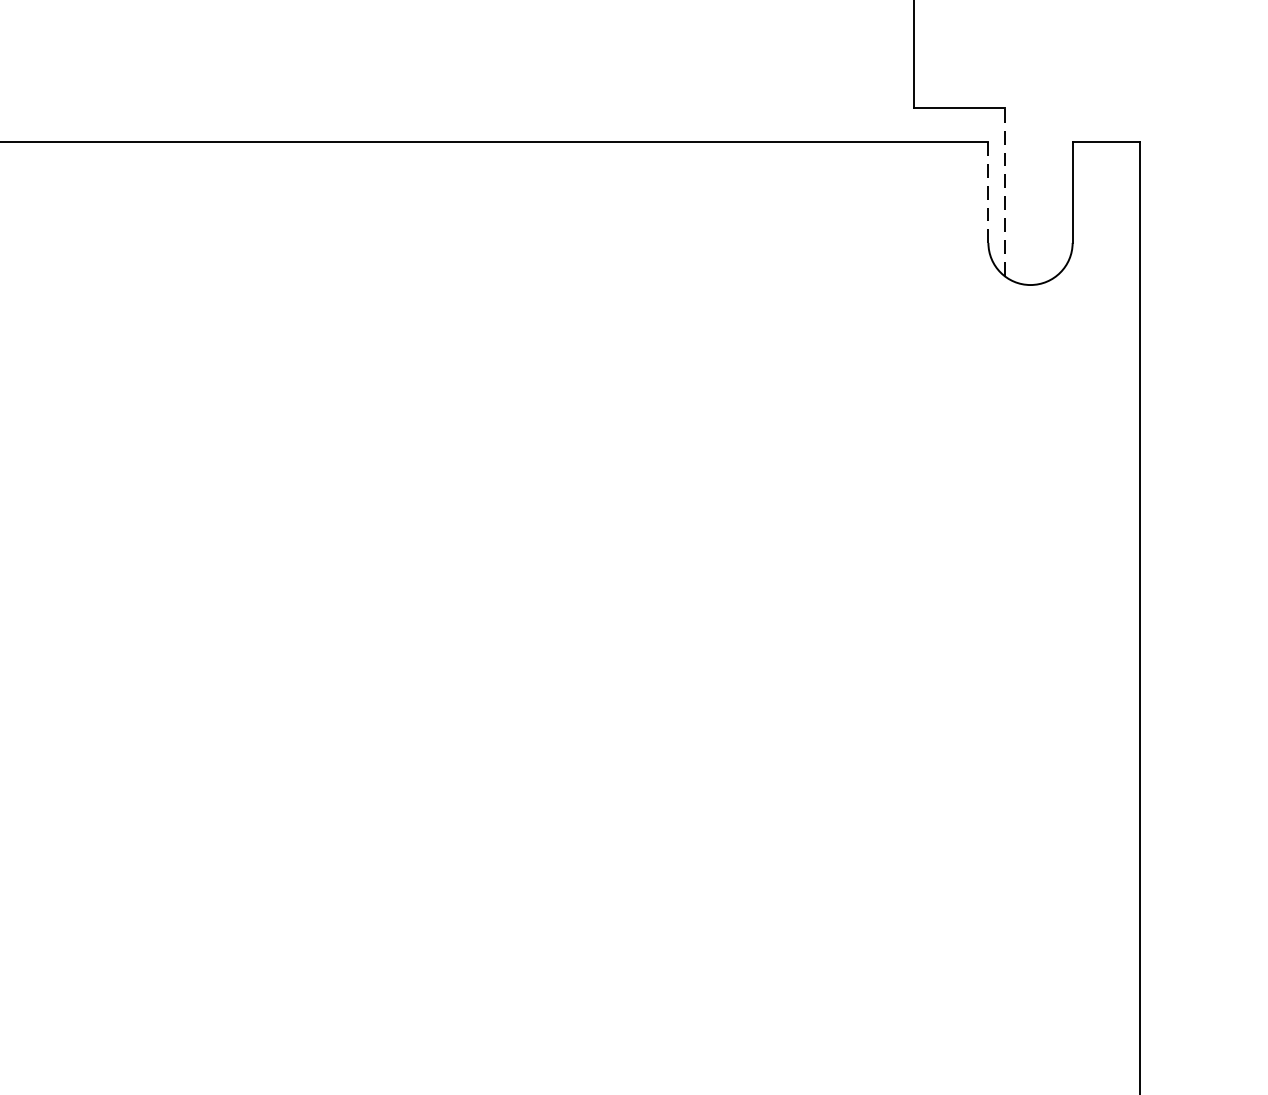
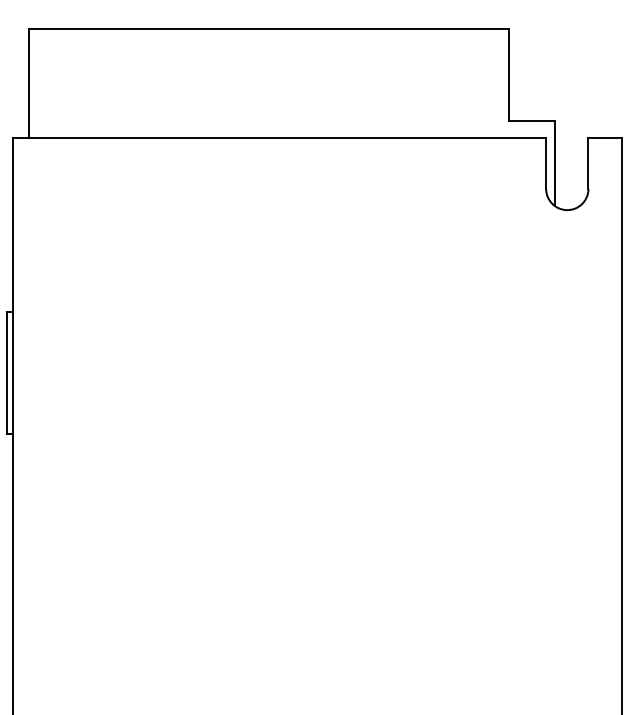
line: (1005, 190) -> (554, 162), dashed -> solid
line: (989, 194) -> (546, 164), dashed -> solid

